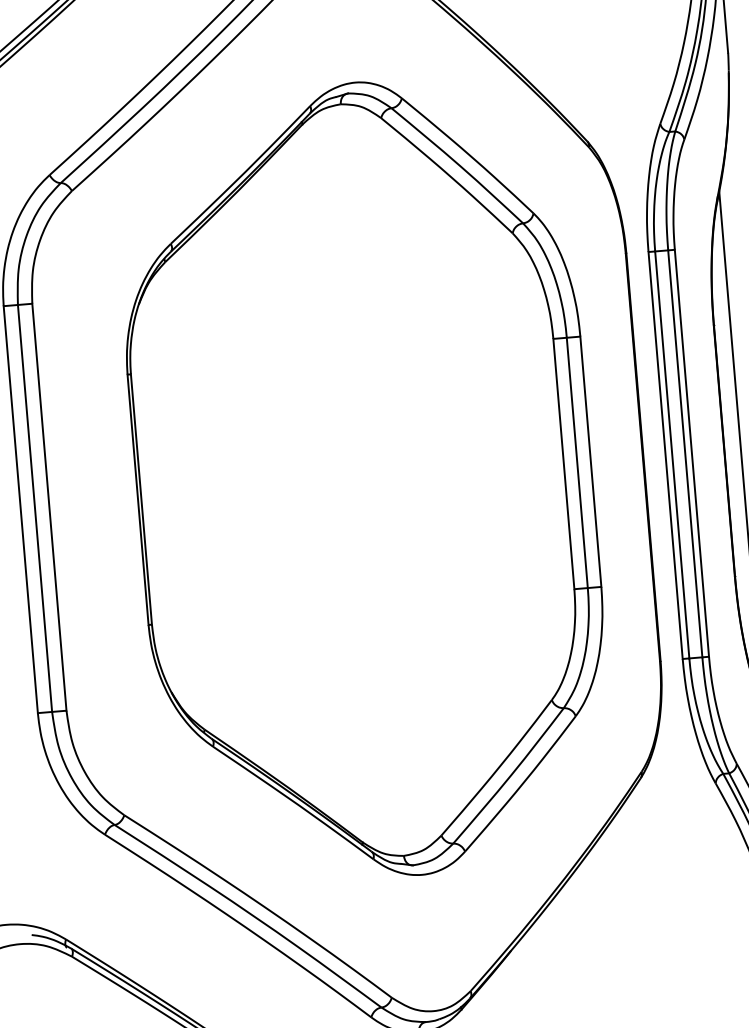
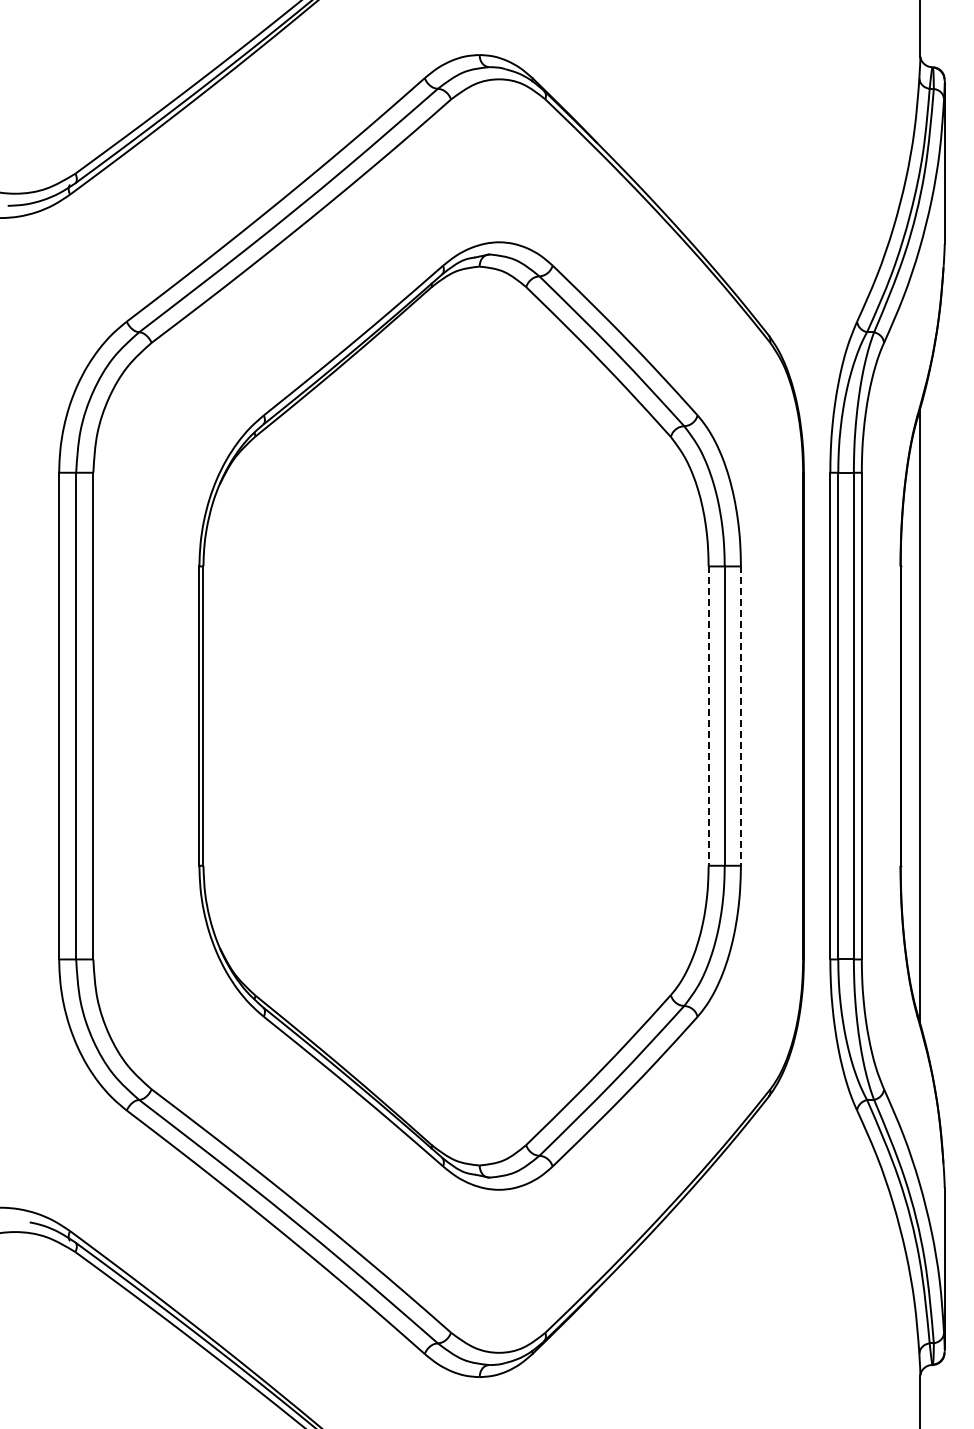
line: (590, 462) -> (740, 716), solid -> dashed
line: (563, 464) -> (708, 716), solid -> dashed

